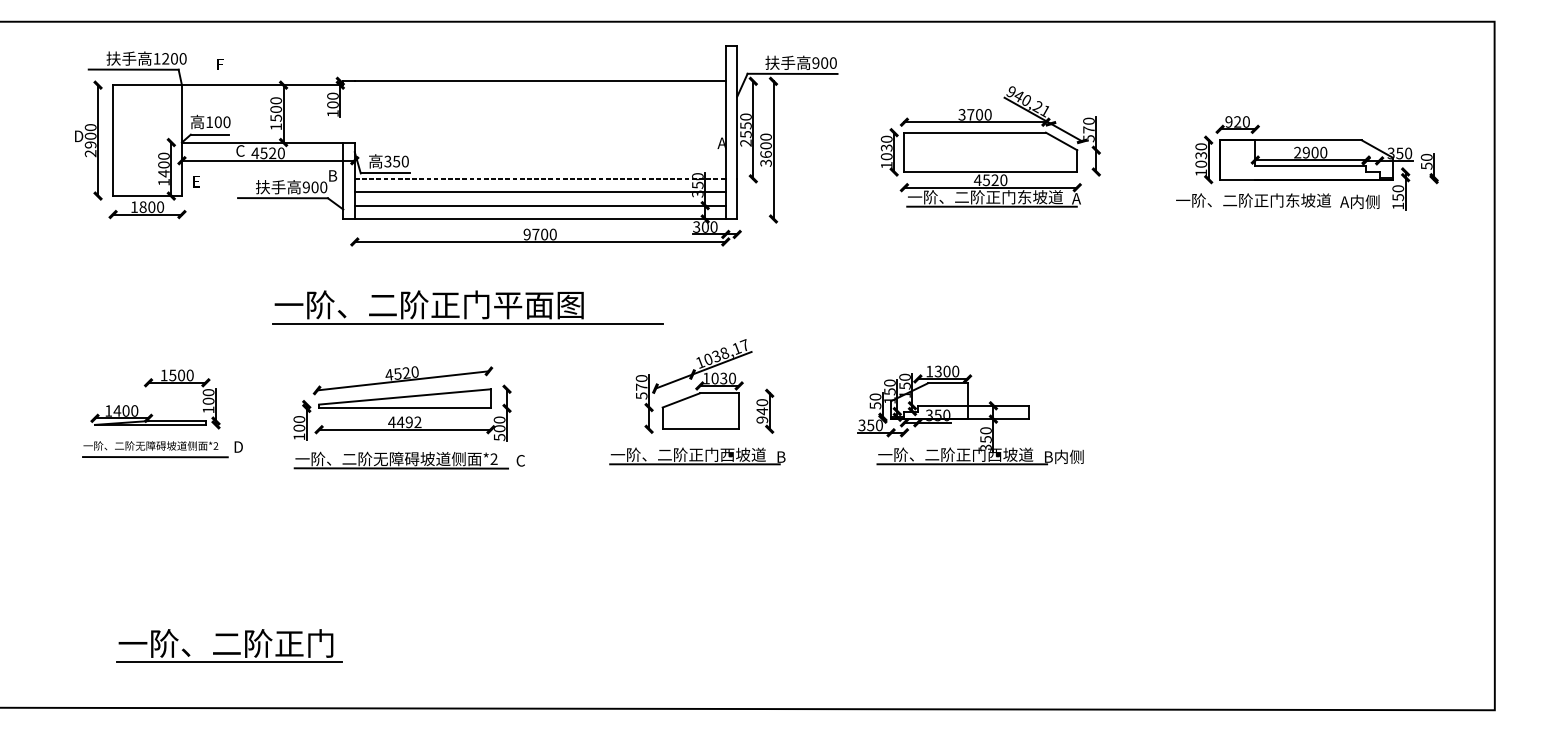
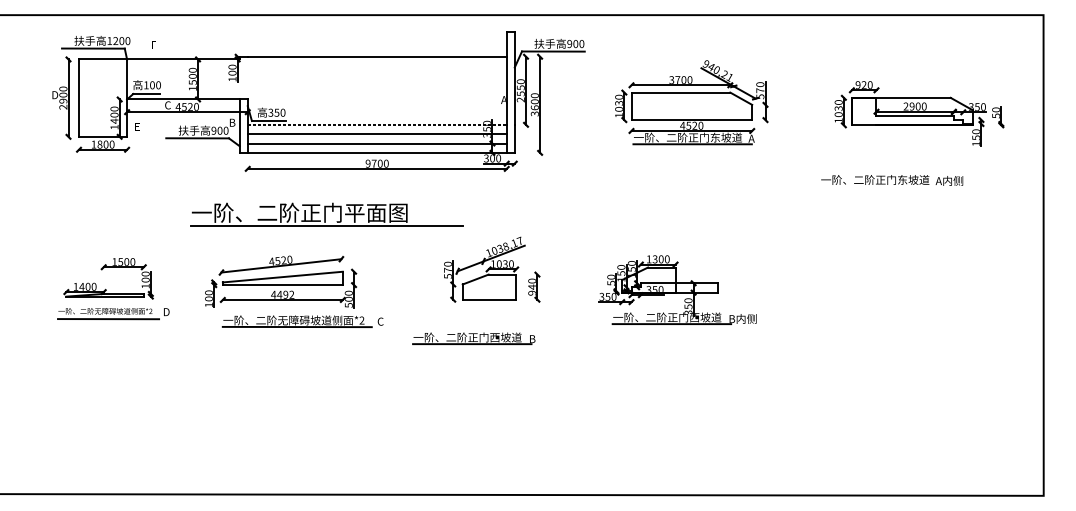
text: (1278, 201) -> (892, 180), moved
part: (696, 456) -> (473, 338), moved
part: (408, 460) -> (302, 321), moved
part: (229, 645) -> (160, 450), removed

